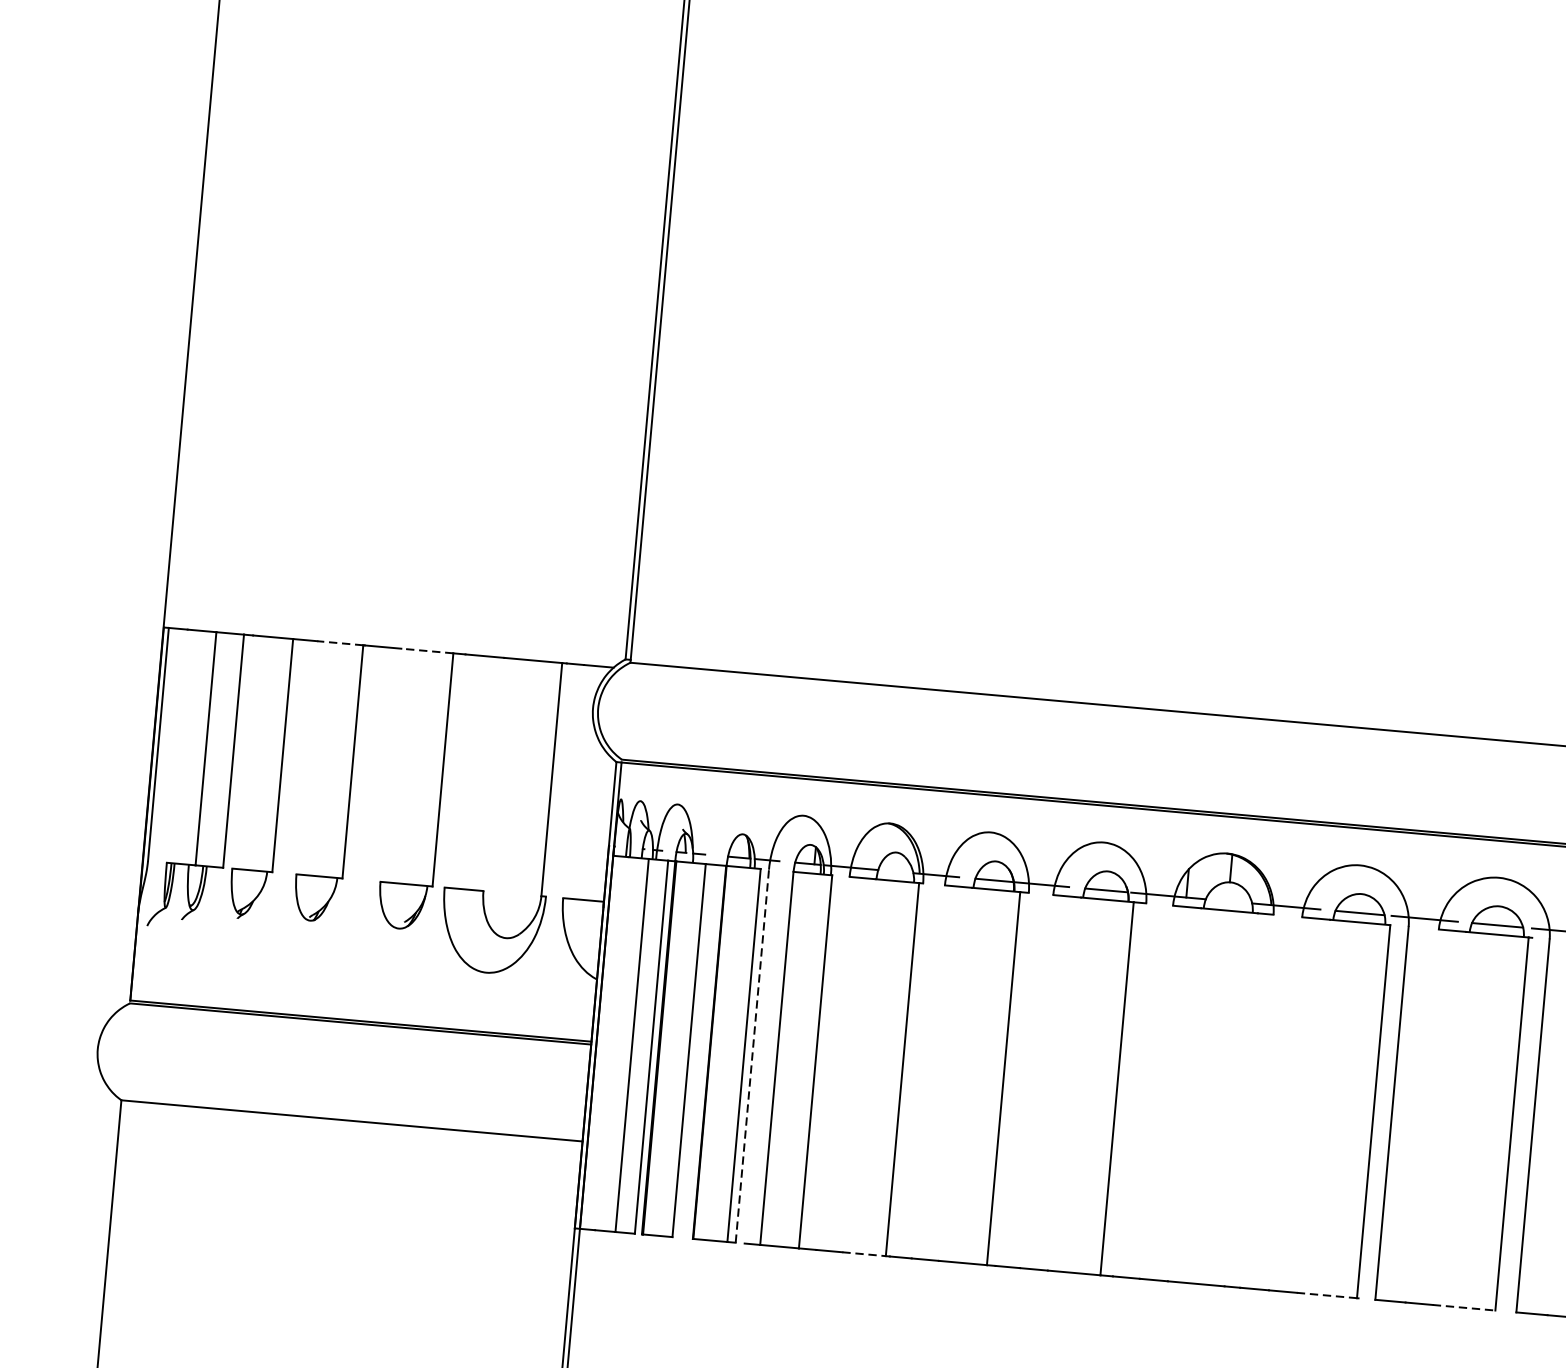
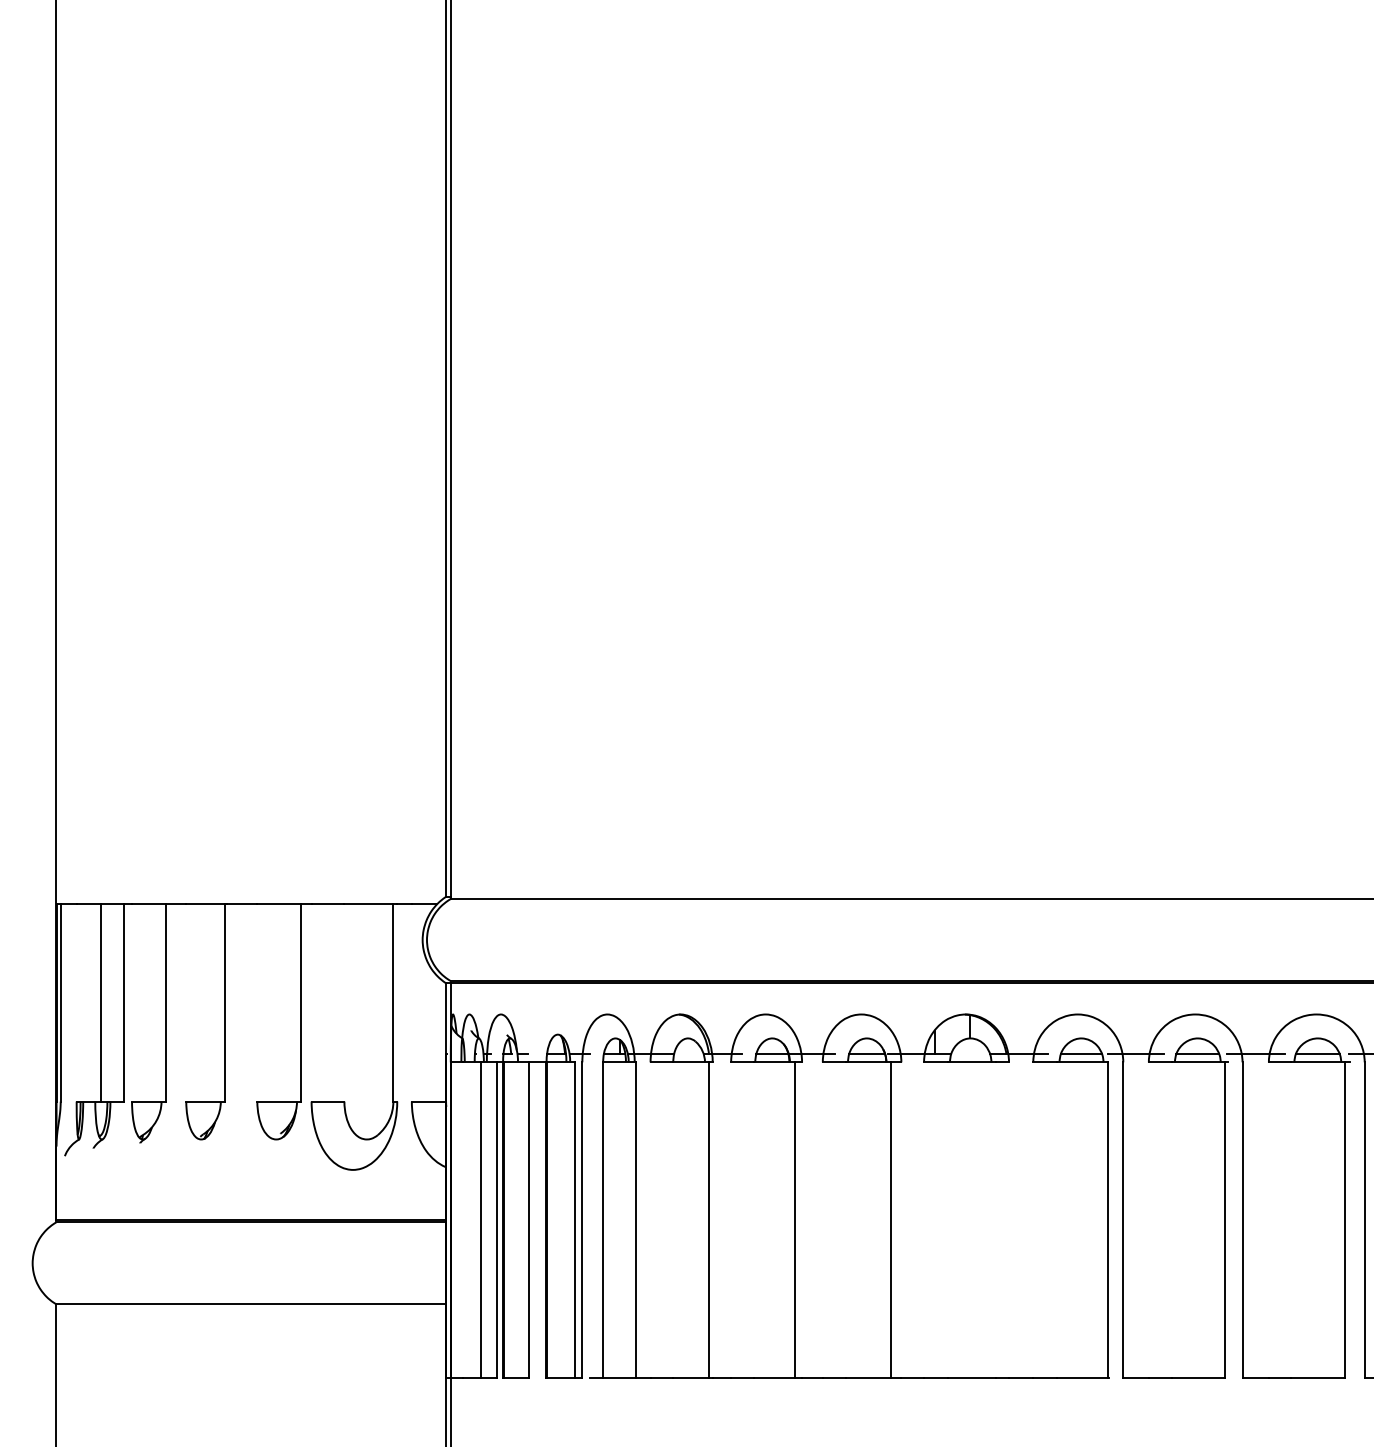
line: (340, 643) -> (205, 904), dashed -> solid
line: (426, 650) -> (278, 904), dashed -> solid
line: (752, 1056) -> (582, 1220), dashed -> solid
line: (864, 1253) -> (691, 1377), dashed -> solid
line: (1327, 1295) -> (1082, 1377), dashed -> solid
line: (1464, 1307) -> (1198, 1377), dashed -> solid

